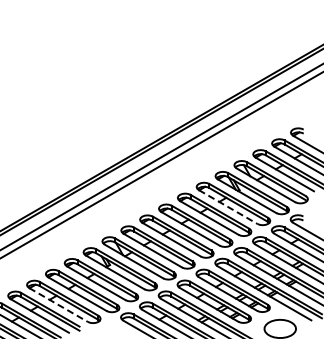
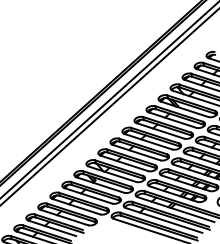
line: (228, 207) -> (172, 120), dashed -> solid
line: (58, 304) -> (64, 217), dashed -> solid

